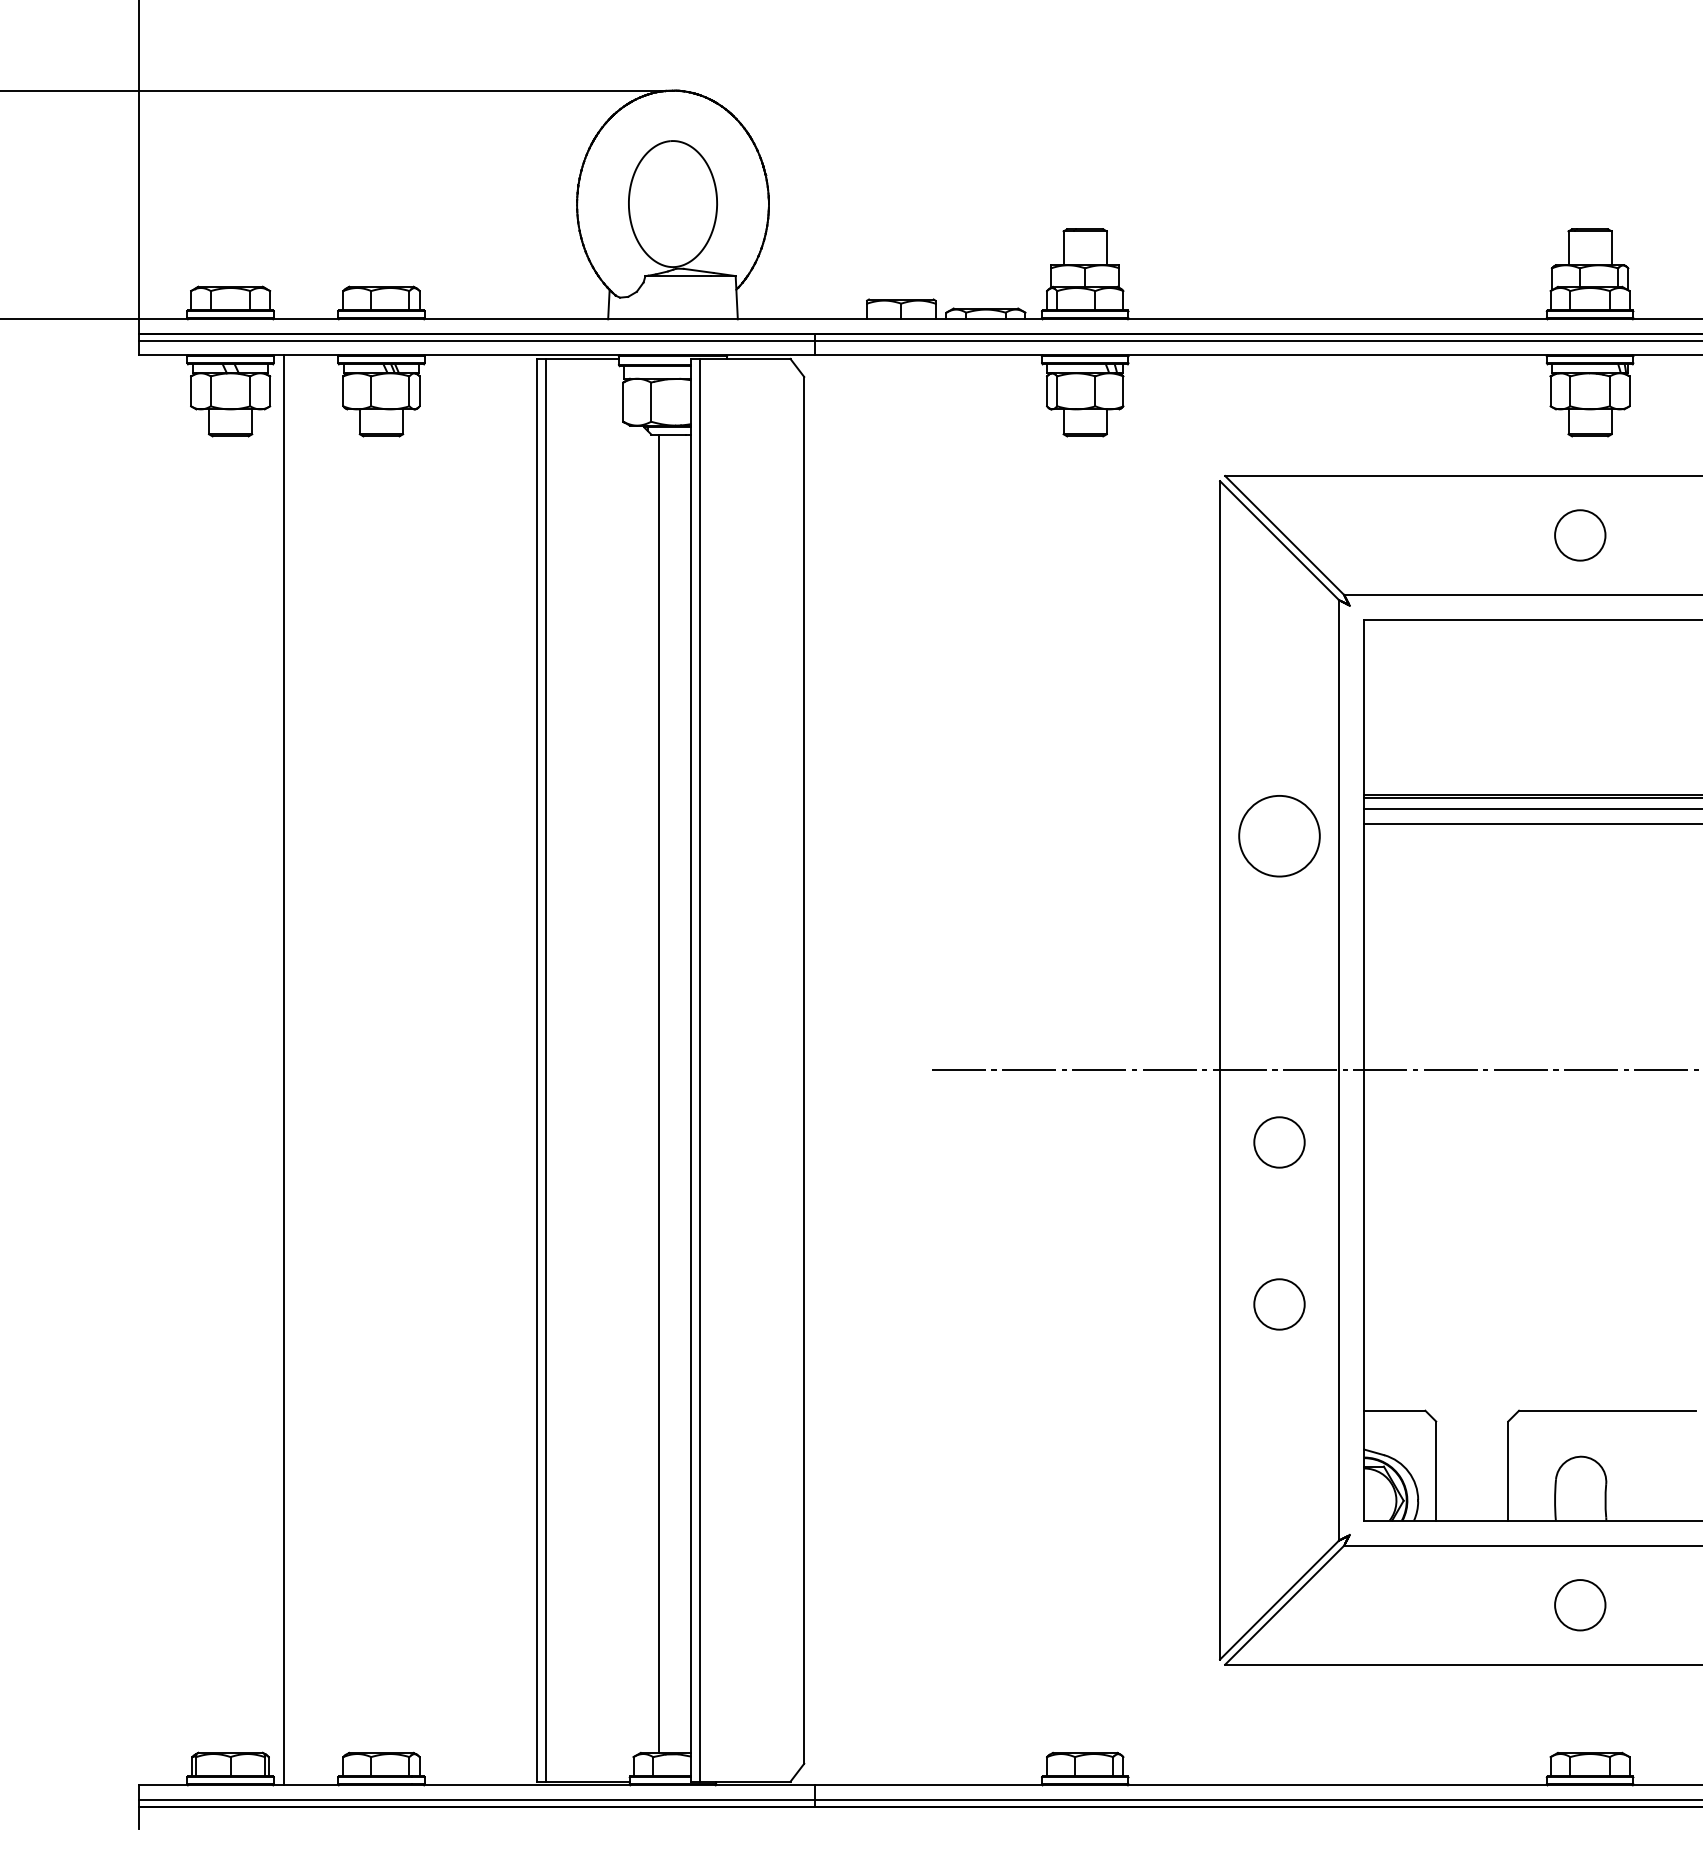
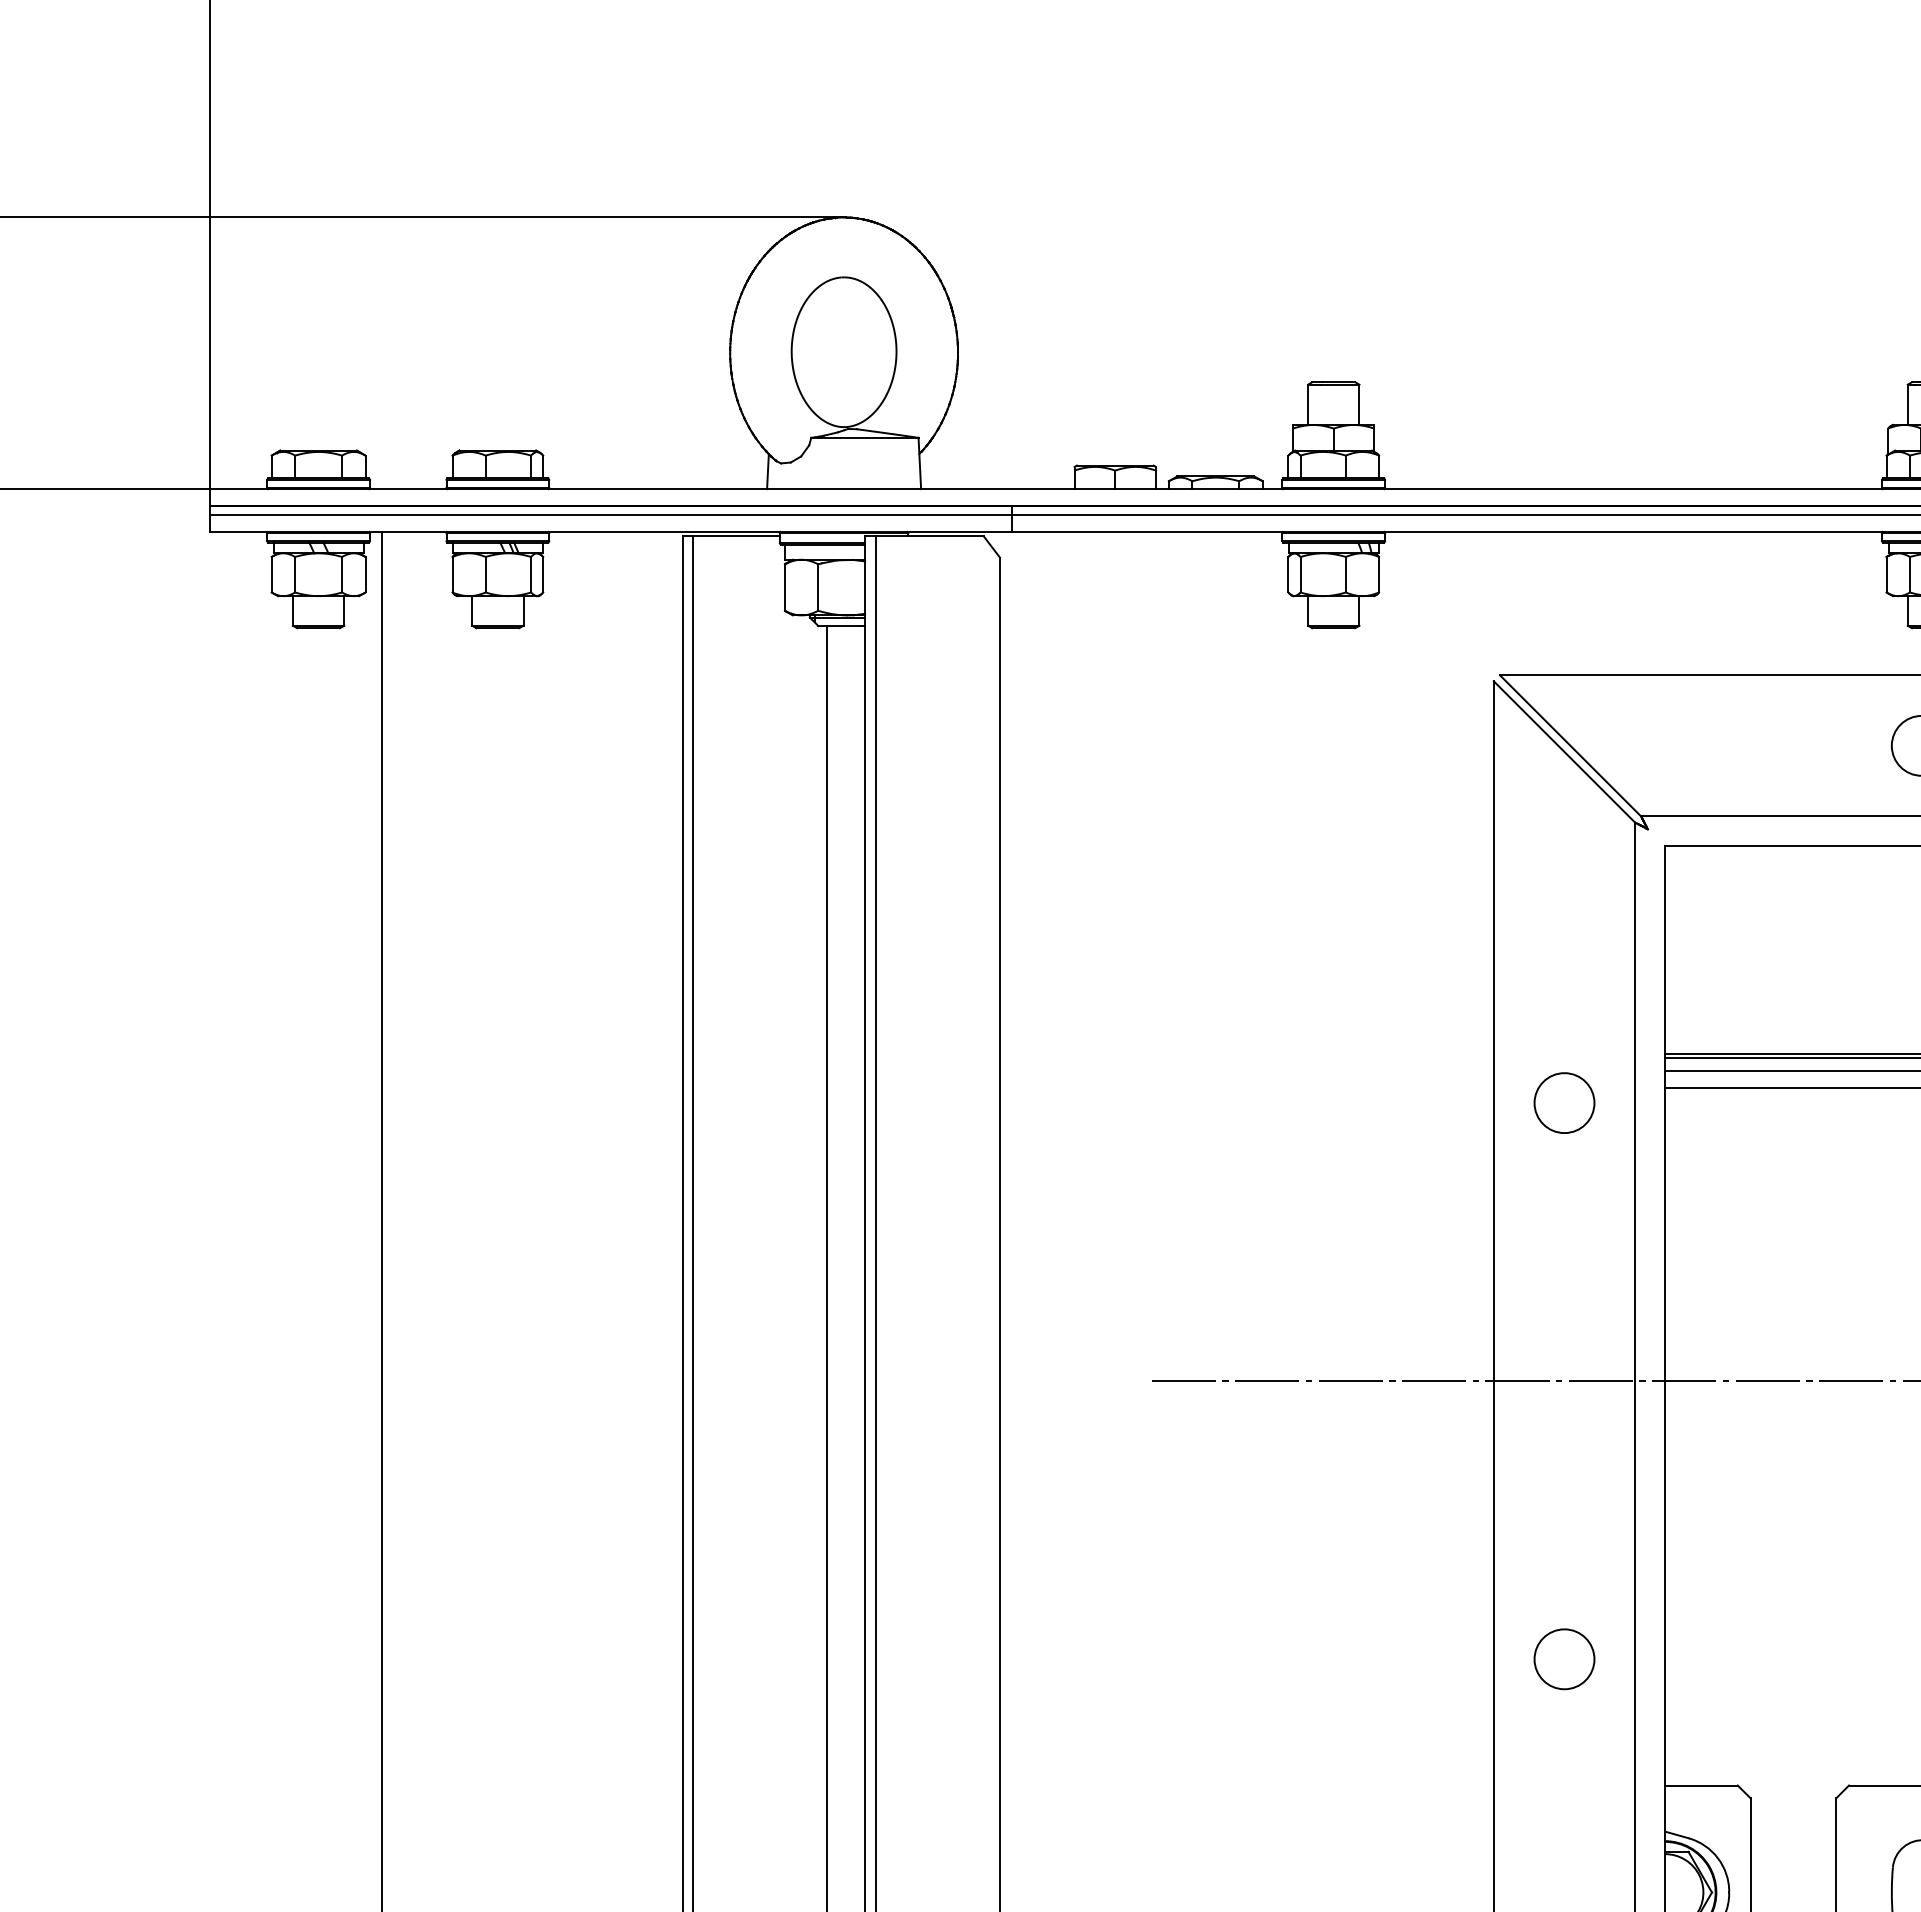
circle: (1279, 836) -> (1564, 1103), size x0.62
circle: (1279, 1142) -> (1564, 1466), removed

